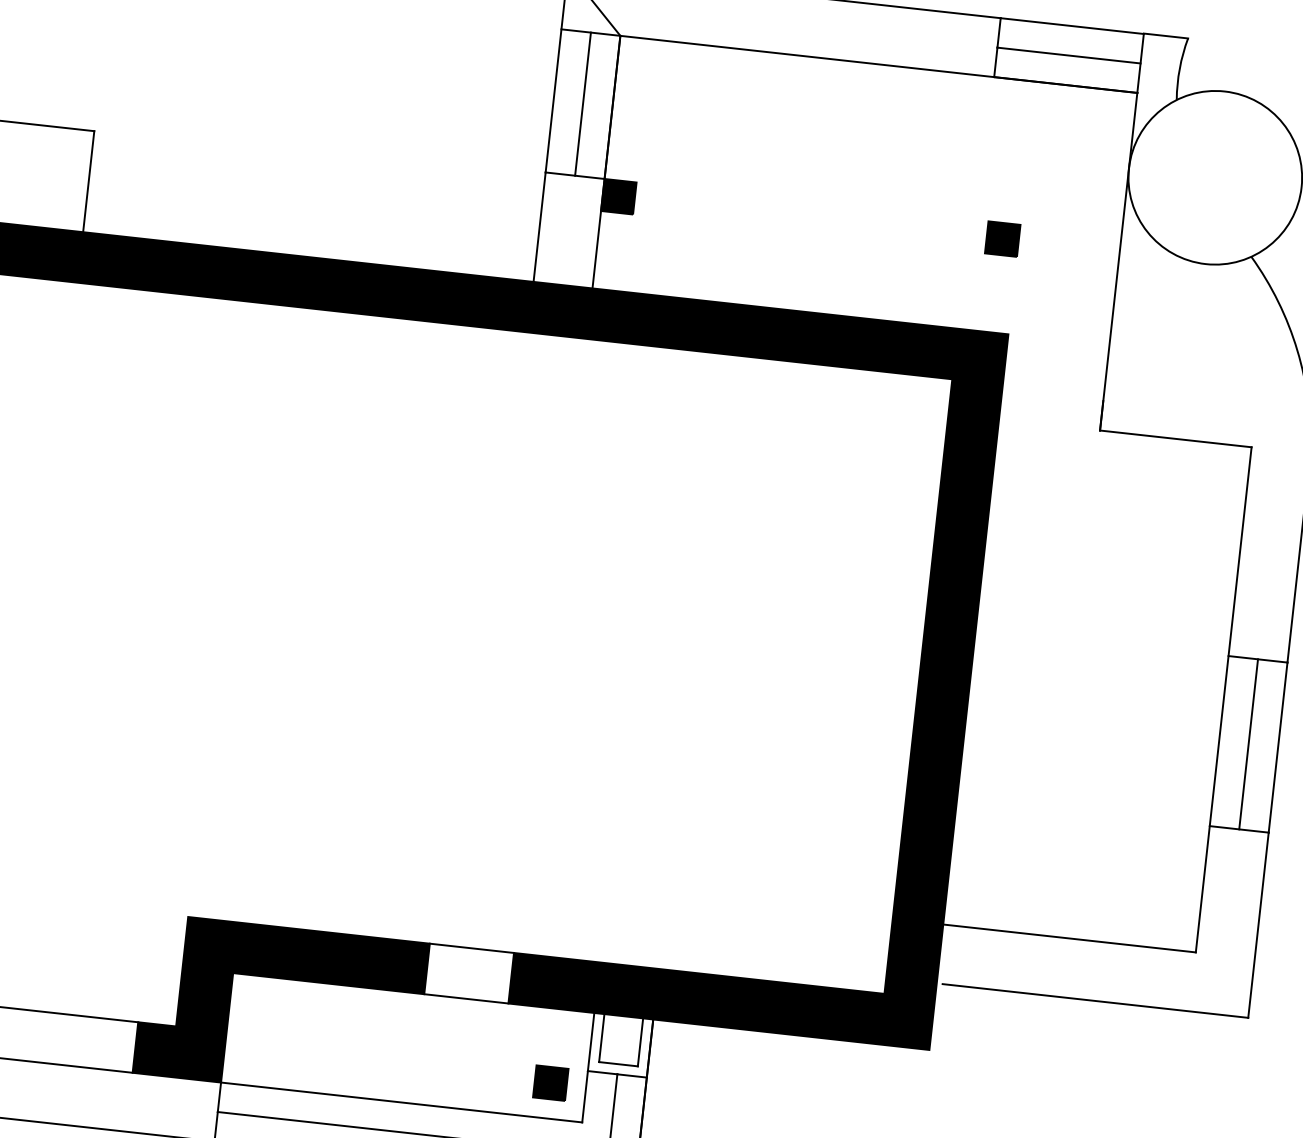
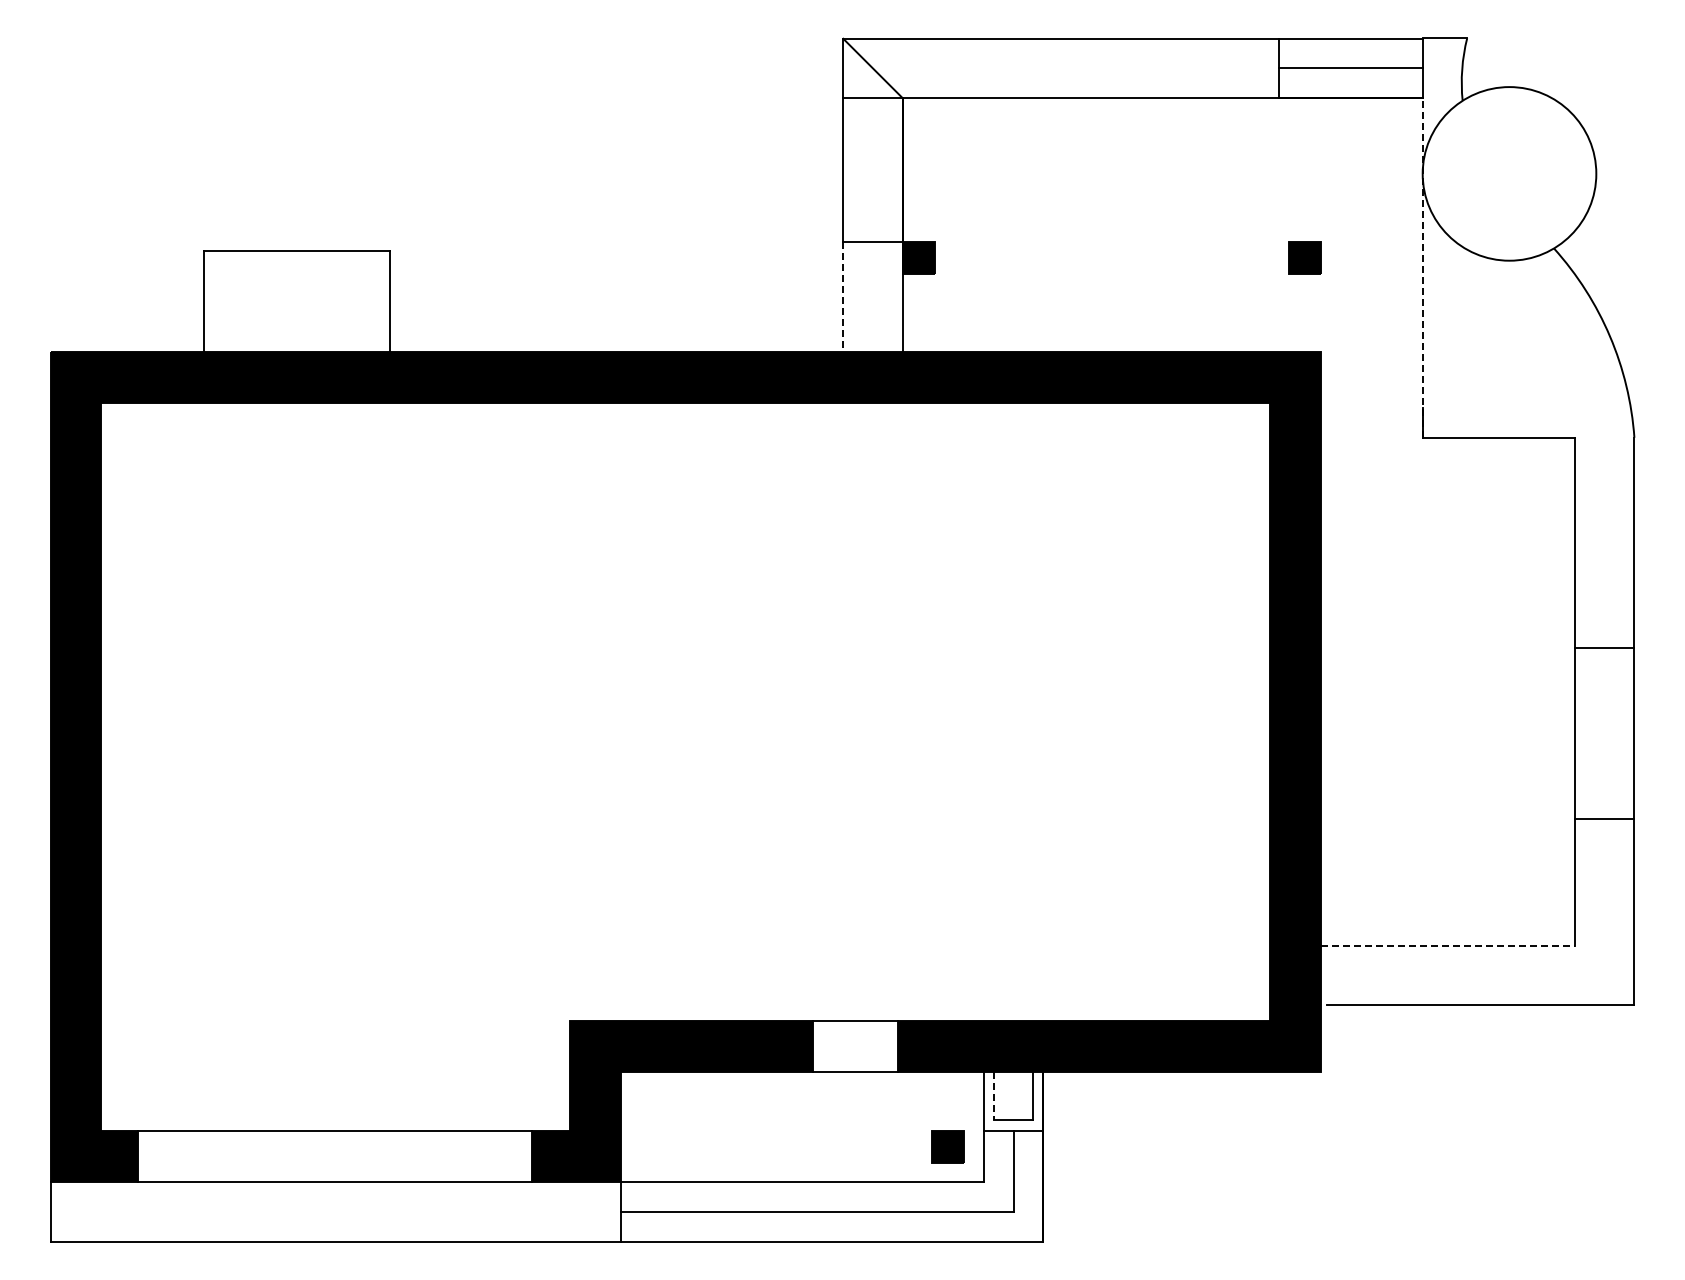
line: (582, 104) -> (872, 170), removed
line: (539, 227) -> (843, 297), solid -> dashed
line: (1118, 261) -> (1422, 267), solid -> dashed
line: (1248, 743) -> (1604, 732), removed
line: (1069, 938) -> (1448, 945), solid -> dashed
line: (602, 1038) -> (994, 1096), solid -> dashed

